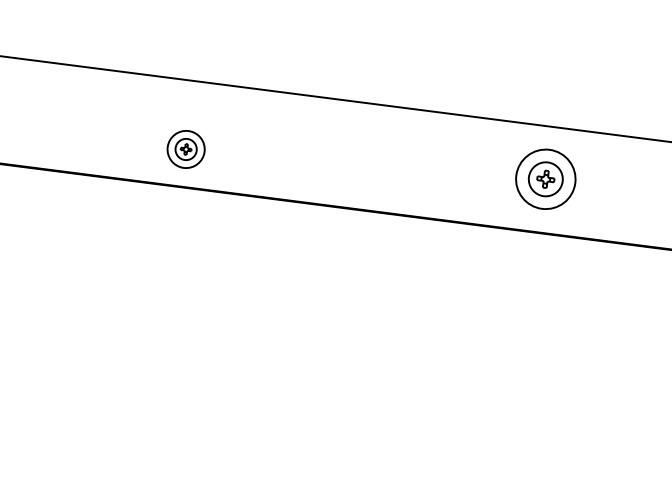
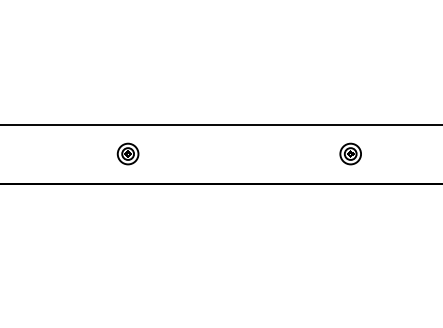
part: (185, 148) -> (127, 153), moved
part: (545, 178) -> (350, 153), size x0.62

